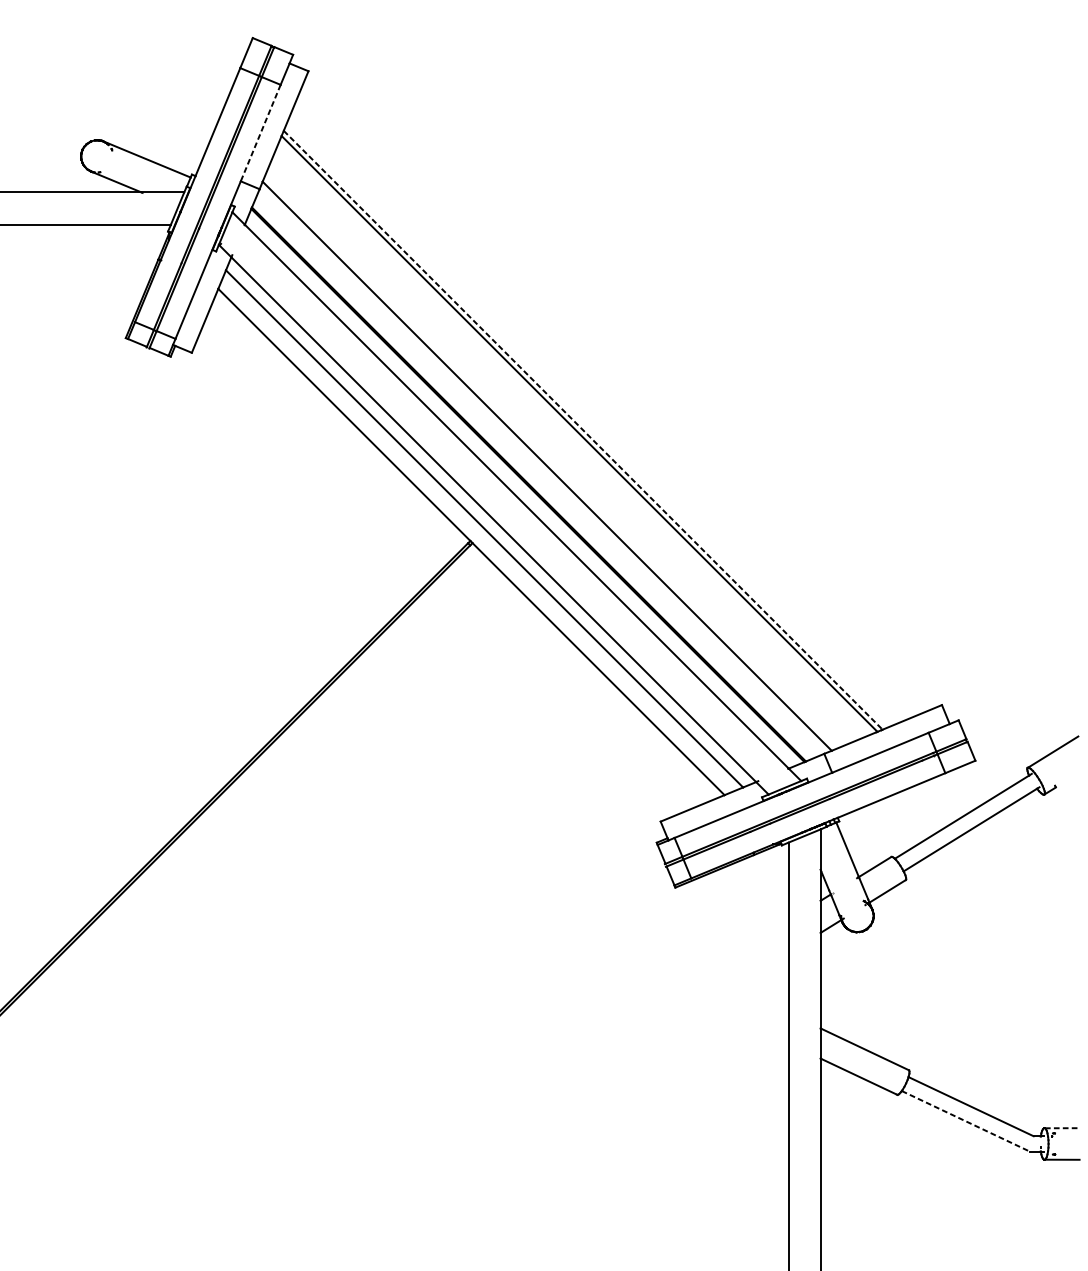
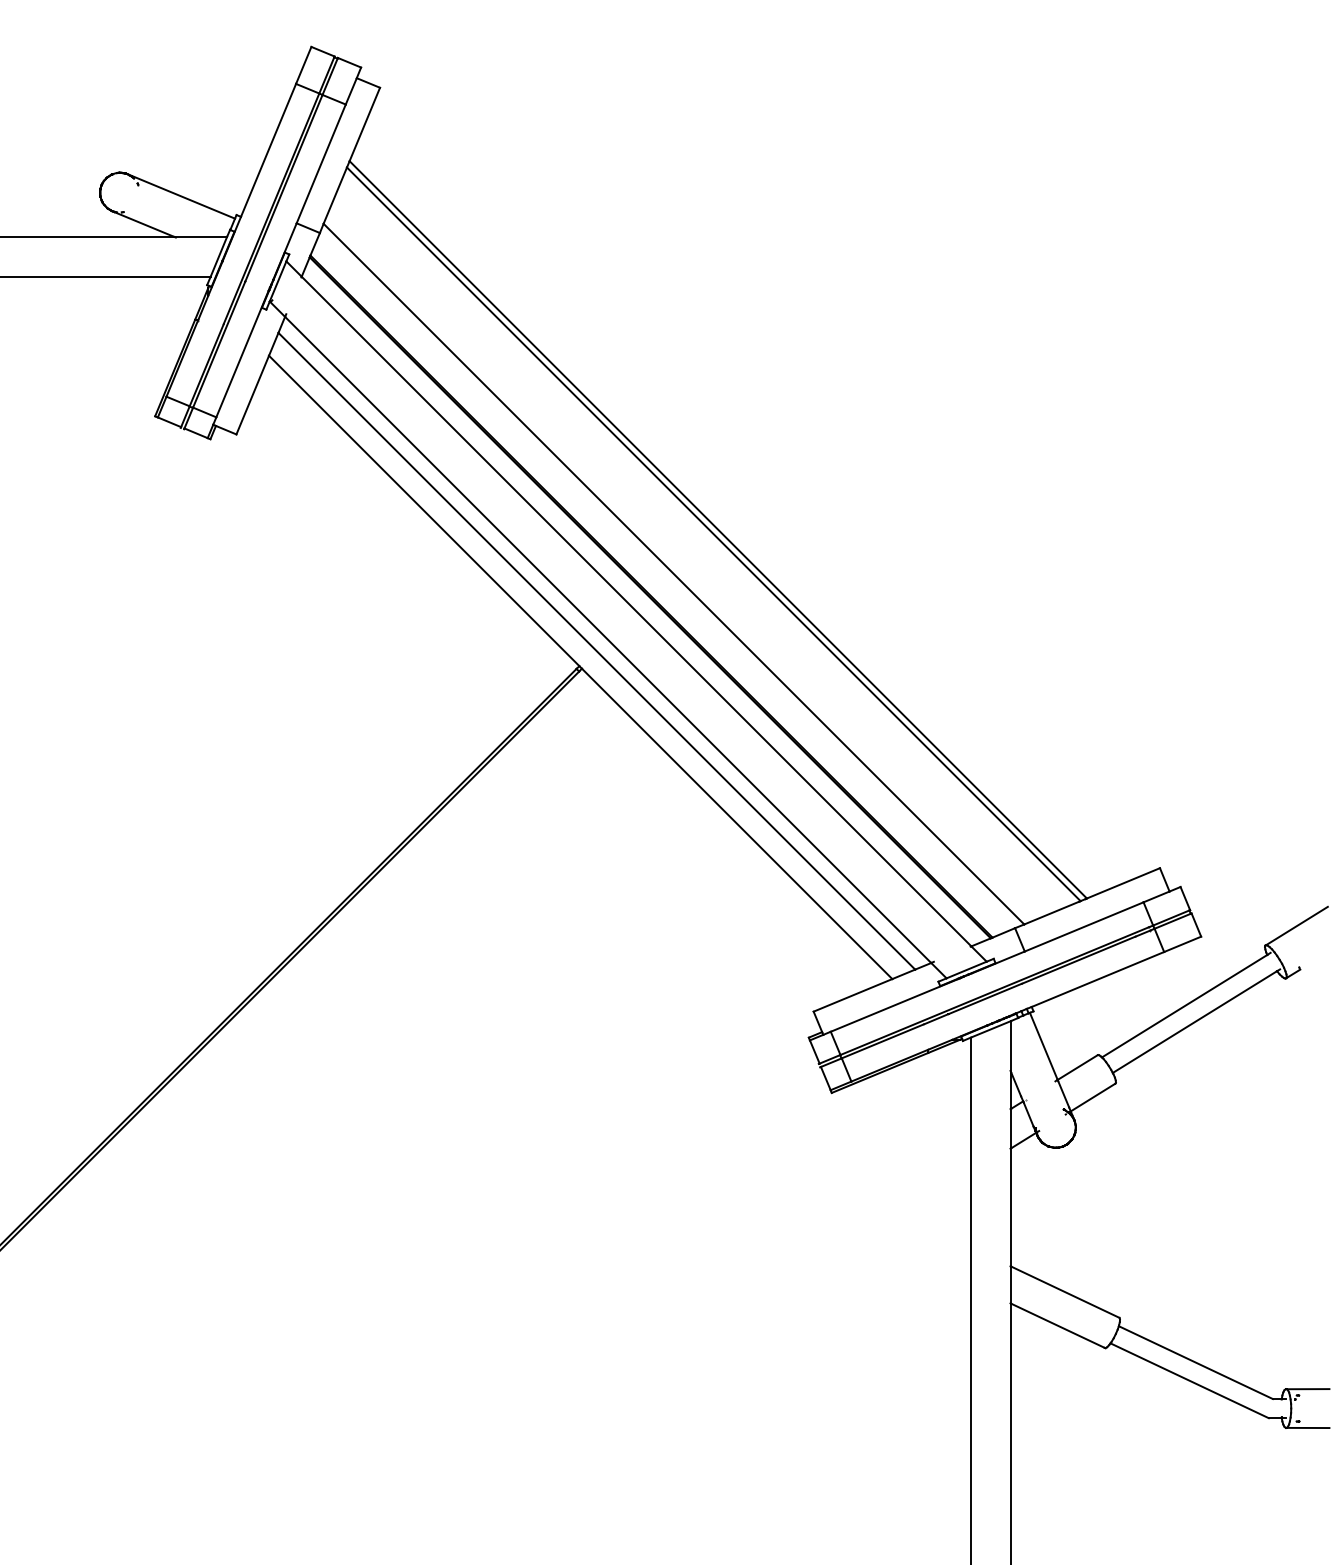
line: (260, 133) -> (321, 164), dashed -> solid
line: (583, 430) -> (718, 530), dashed -> solid
line: (965, 1121) -> (1189, 1380), dashed -> solid
line: (1062, 1128) -> (1308, 1389), dashed -> solid

